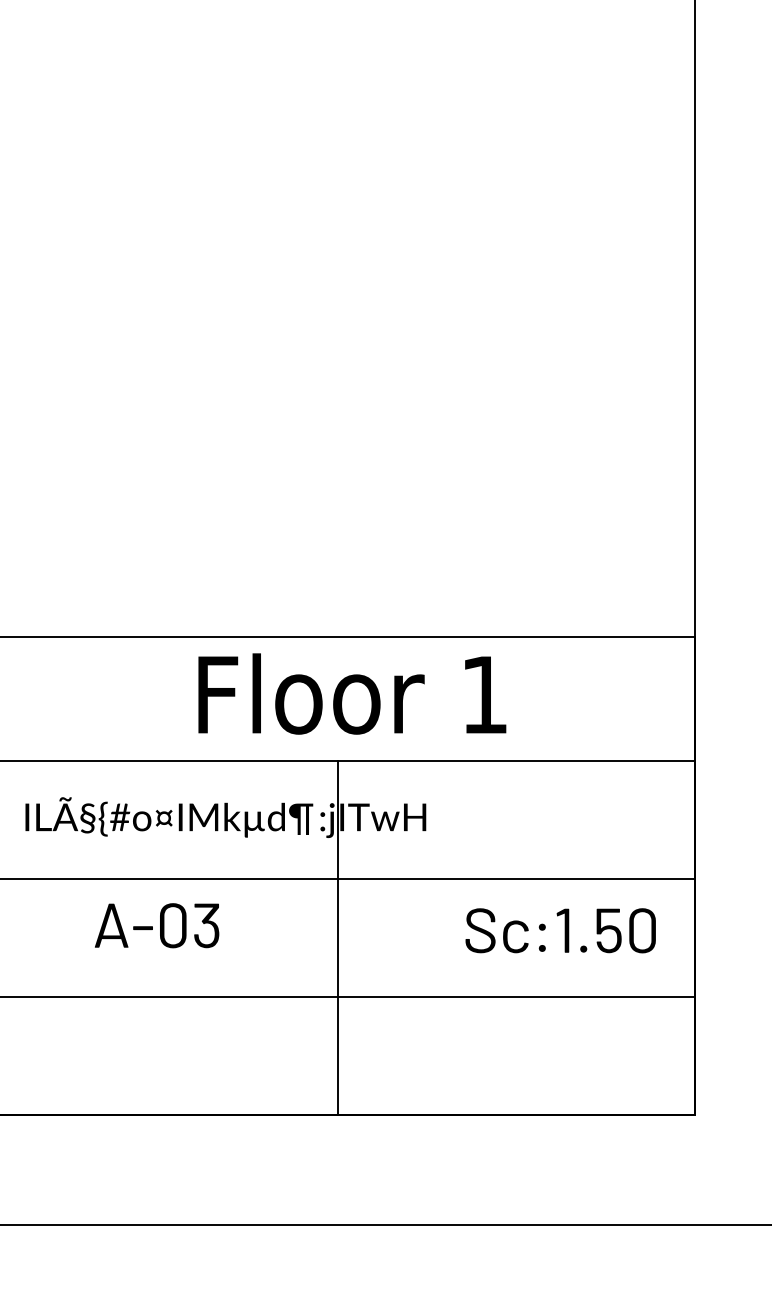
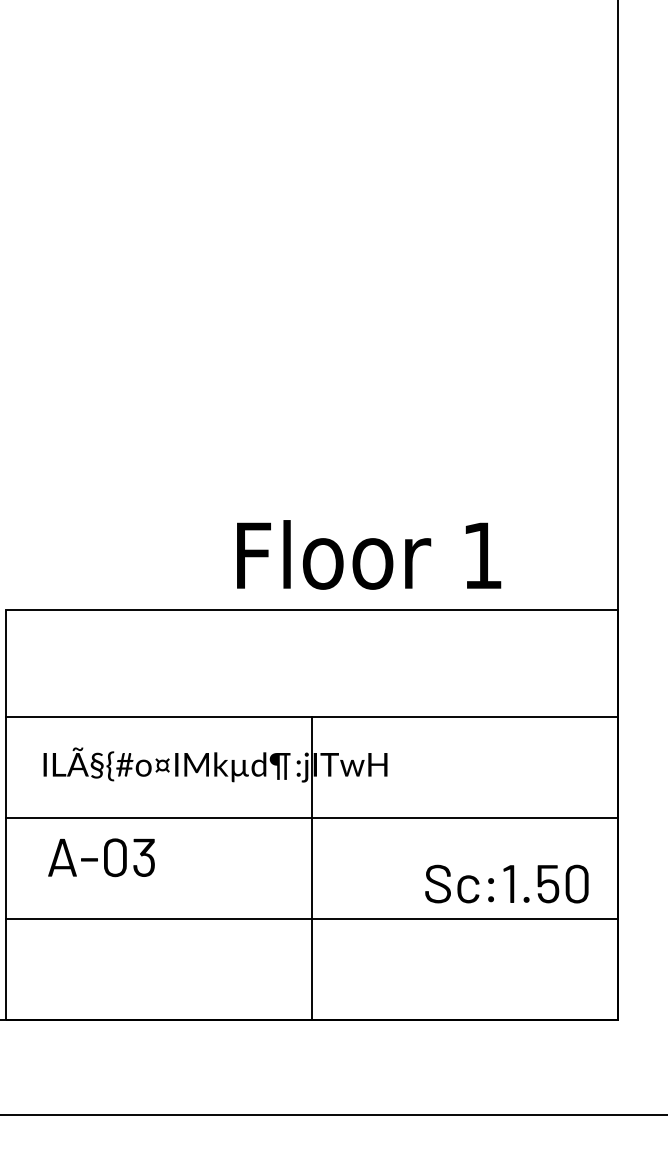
text: (352, 693) -> (369, 554), moved
text: (157, 925) -> (101, 857), moved
text: (560, 930) -> (506, 883), moved

